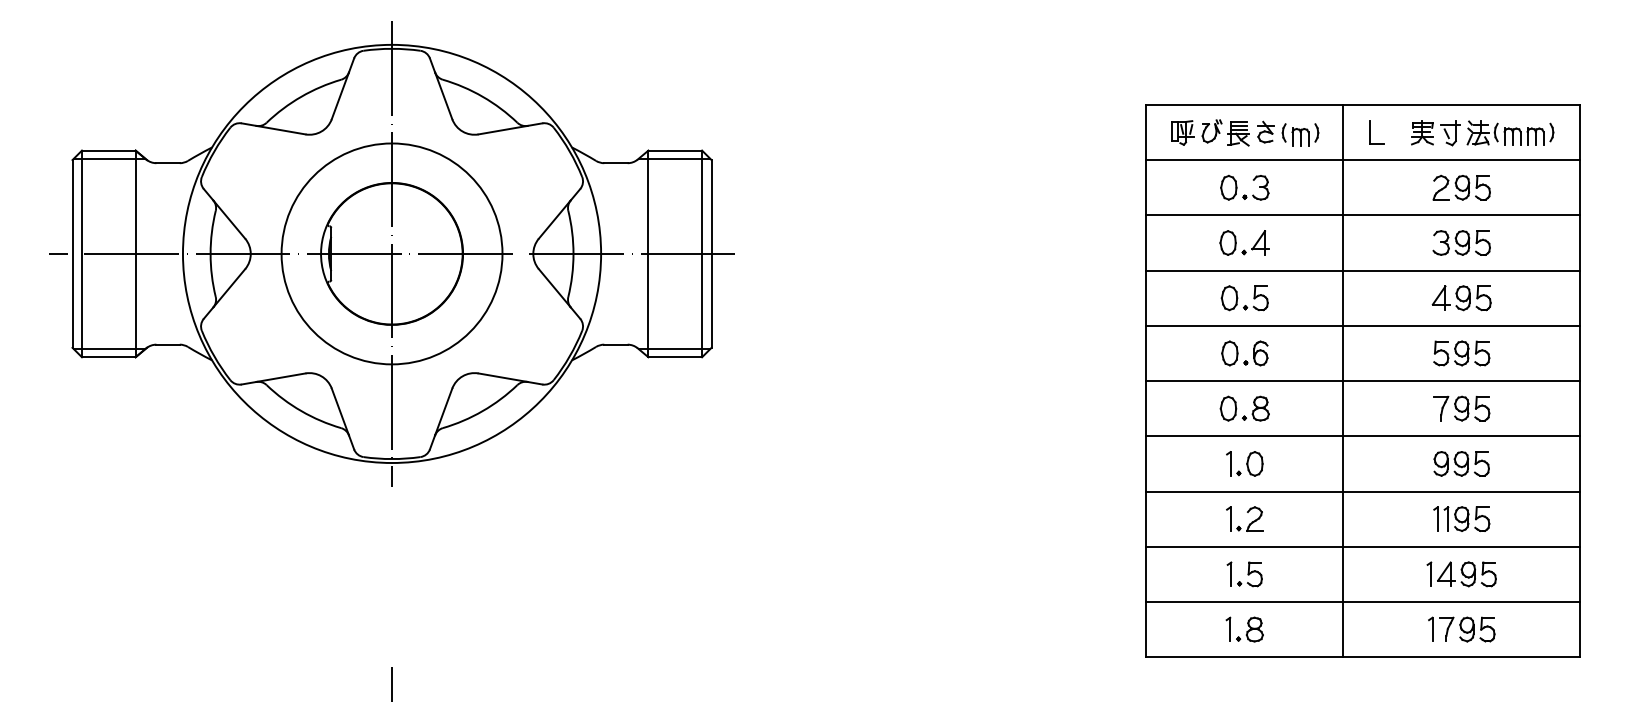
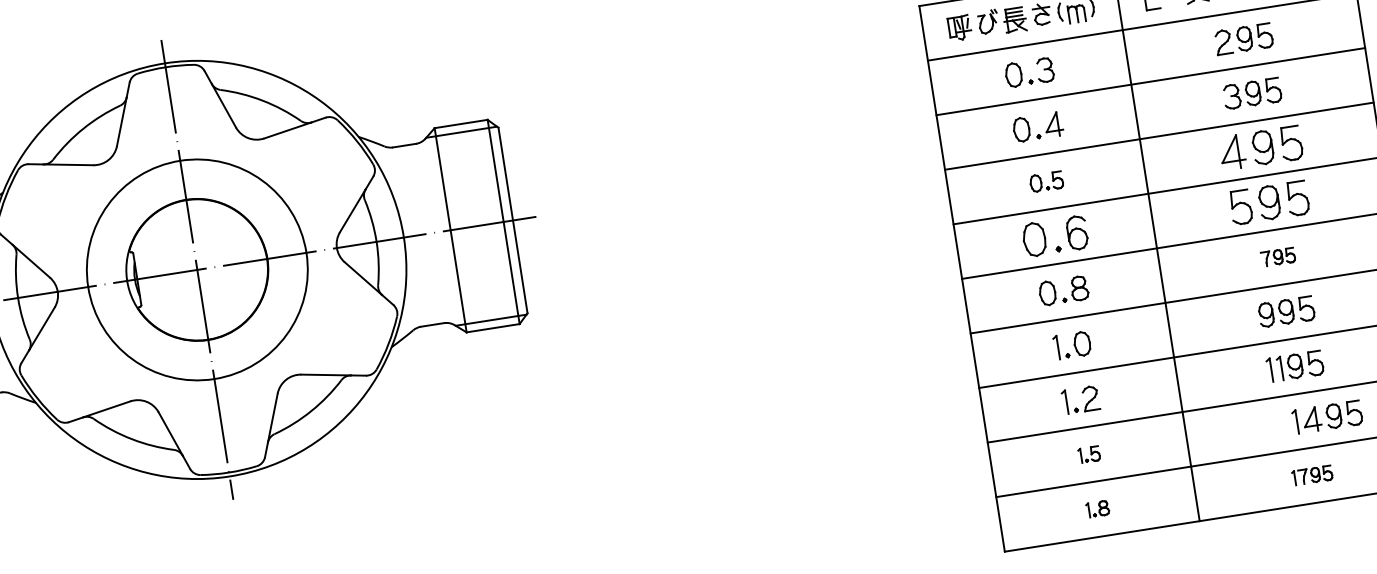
part: (1244, 298) -> (1046, 182), size x0.7
part: (1461, 298) -> (1260, 148), size x1.4
part: (1244, 353) -> (1054, 236), size x1.4
part: (1461, 353) -> (1269, 202), size x1.4
part: (1461, 408) -> (1277, 257), size x0.6
part: (1244, 574) -> (1089, 454), size x0.6
part: (1461, 574) -> (1327, 417), moved
part: (1244, 629) -> (1097, 509), size x0.6
part: (1461, 629) -> (1312, 475), size x0.6

